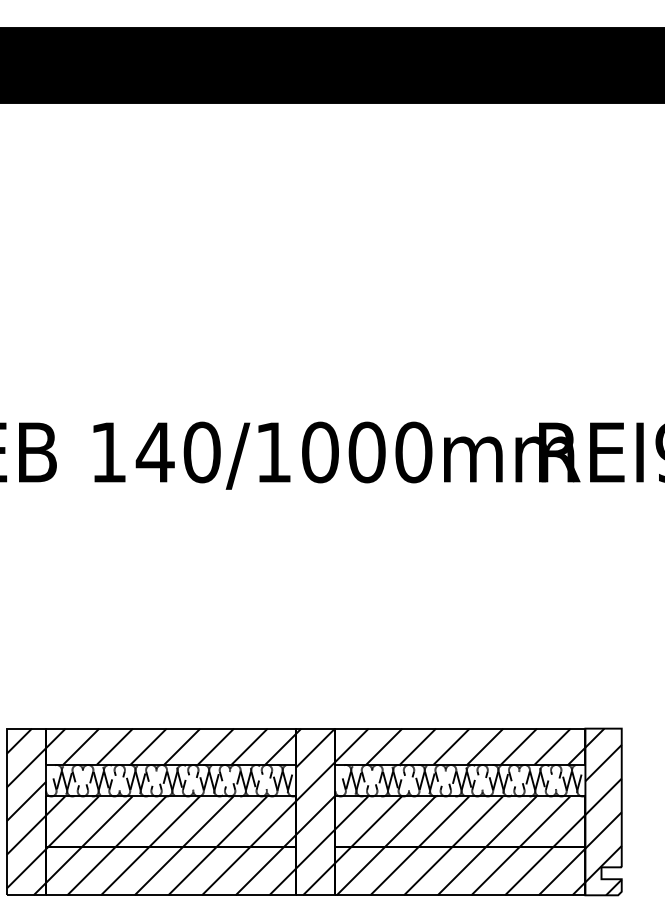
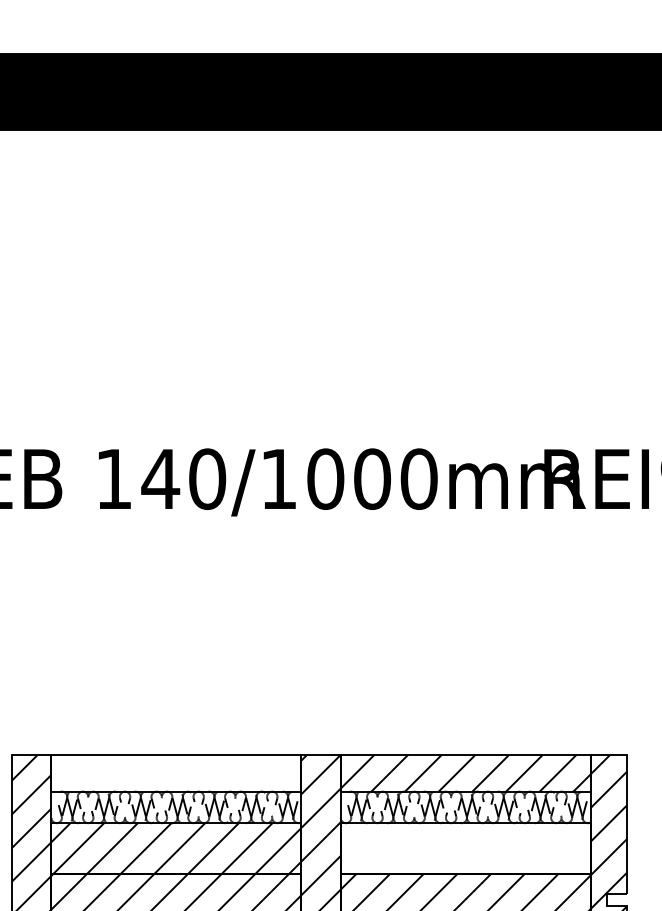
hatch: (171, 746) -> (176, 773), removed
hatch: (460, 821) -> (465, 848), removed

